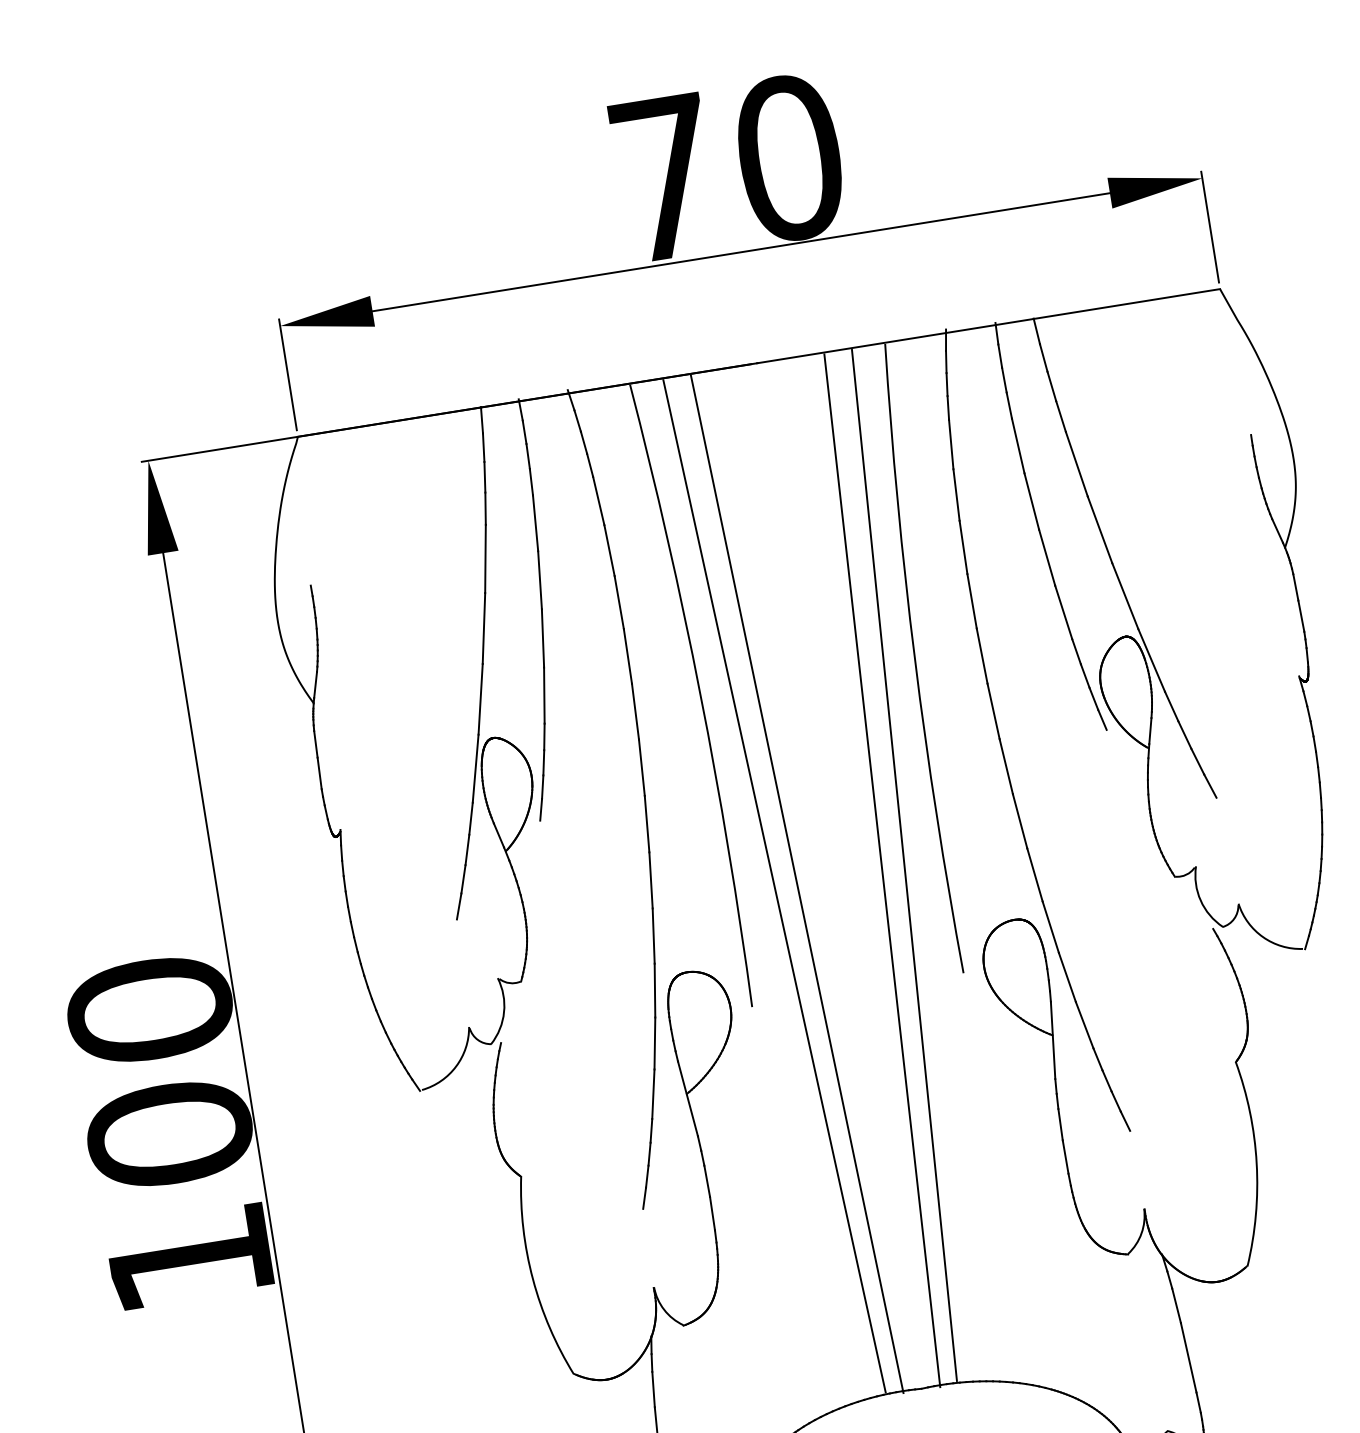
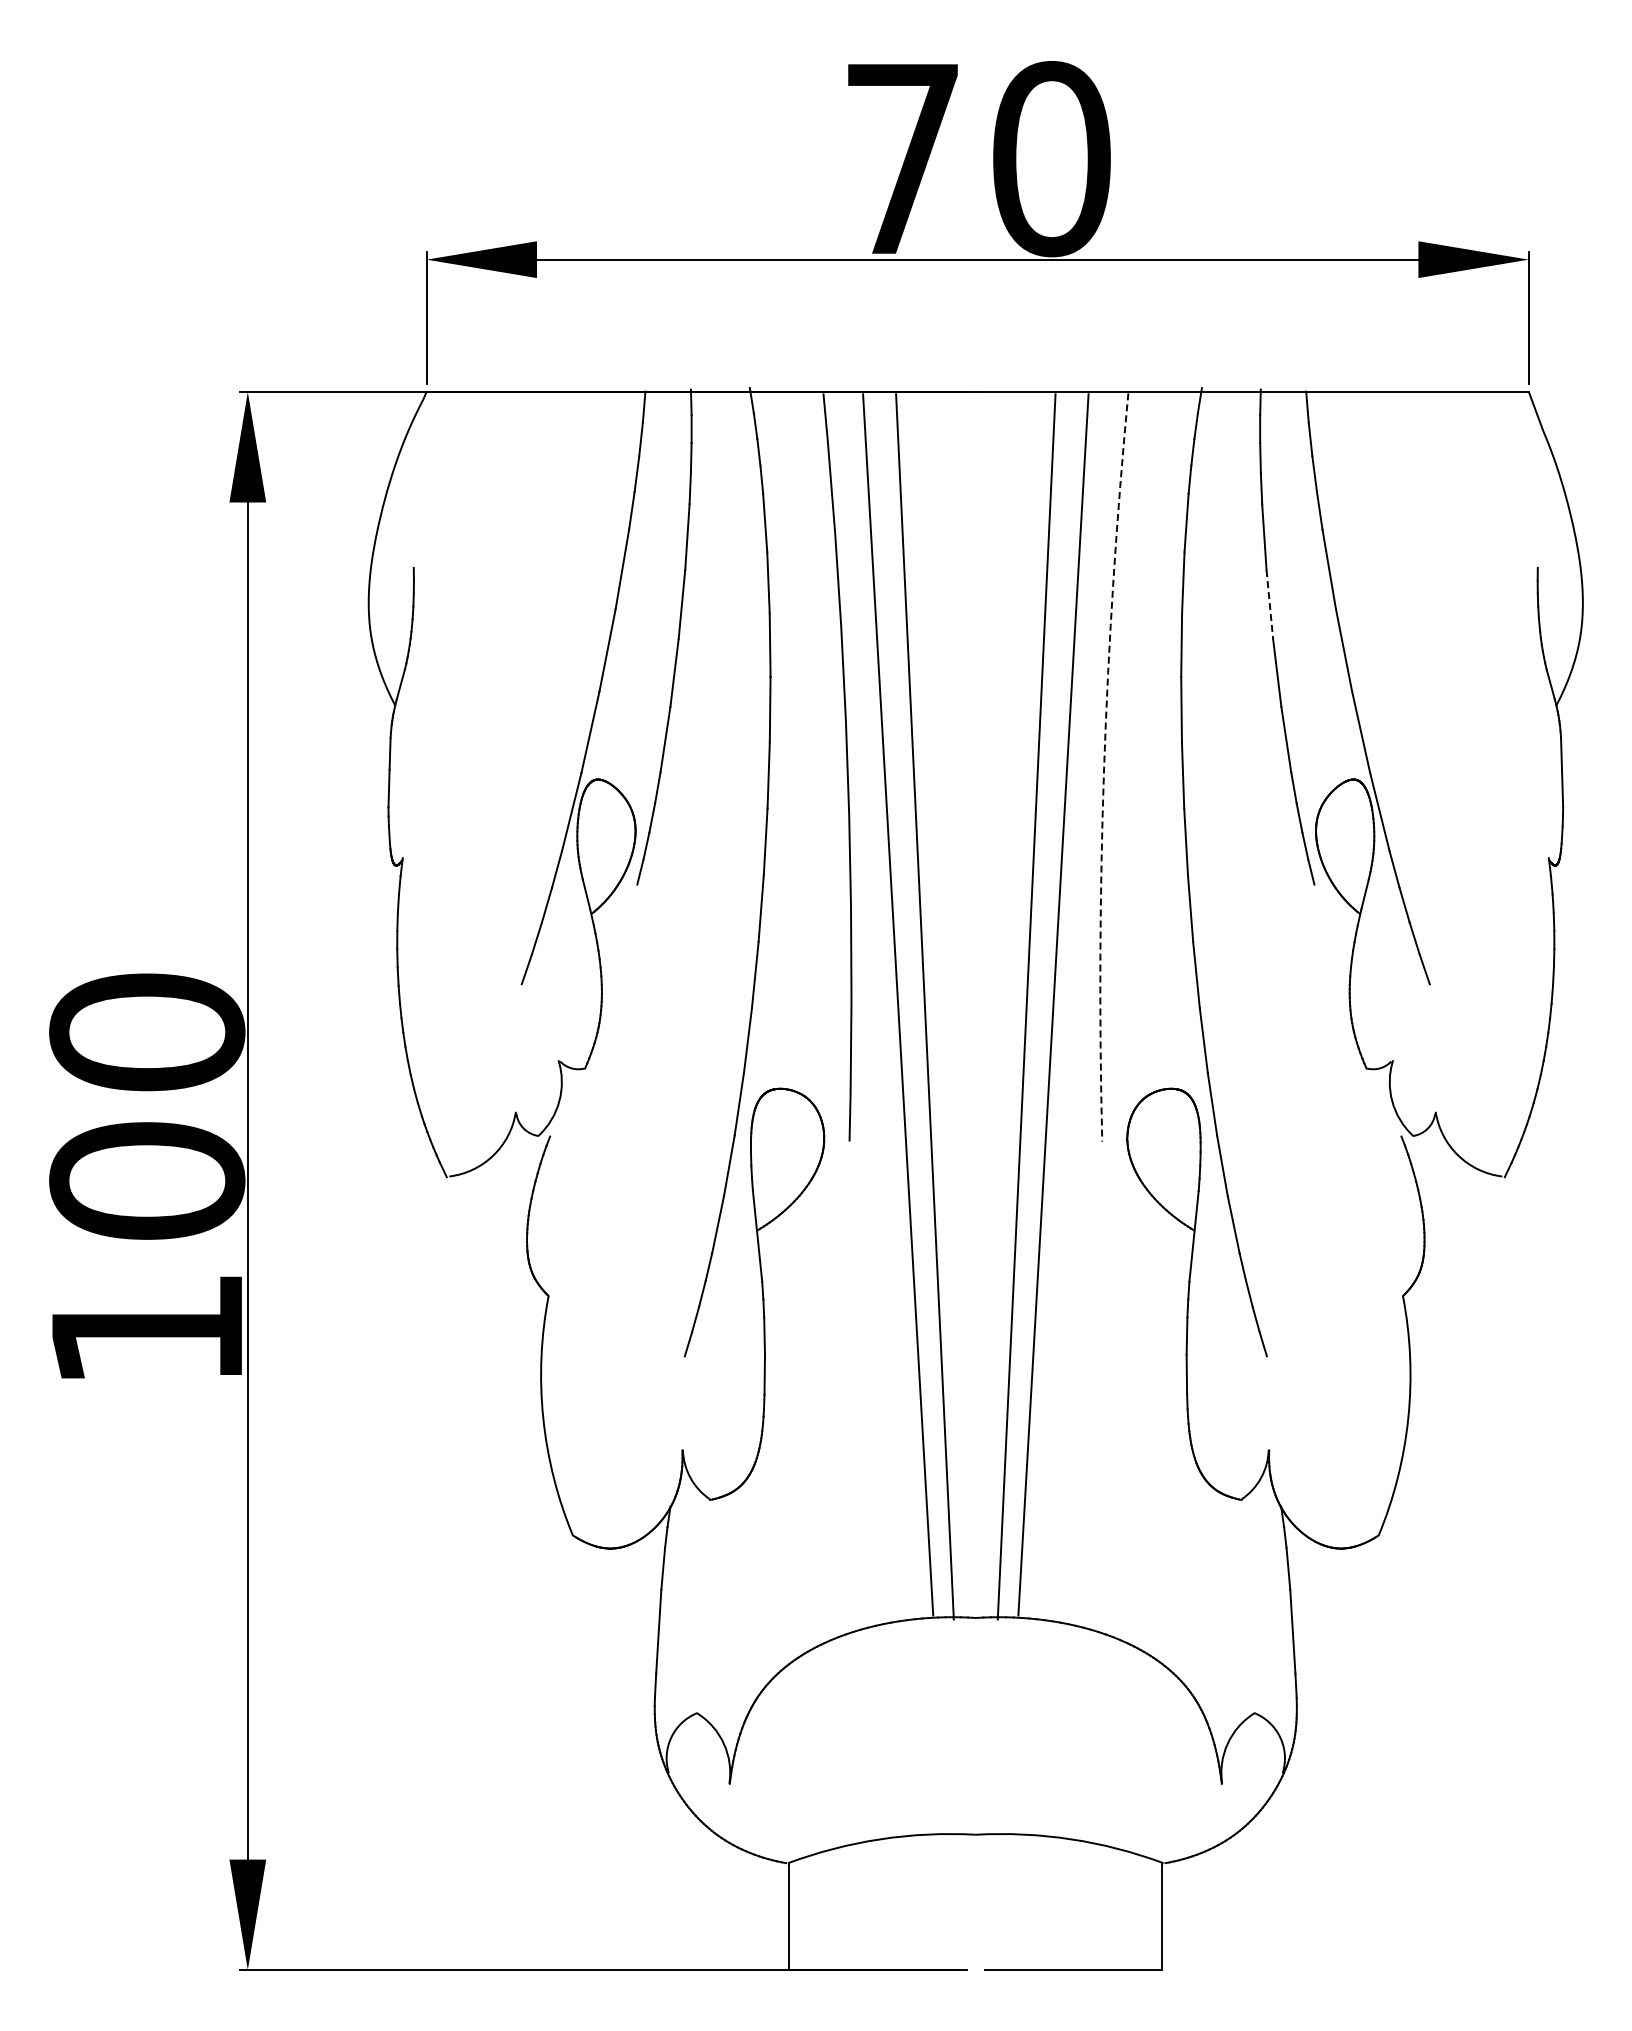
line: (1031, 501) -> (1269, 604), solid -> dashed
arc: (915, 660) -> (1104, 767), solid -> dashed

